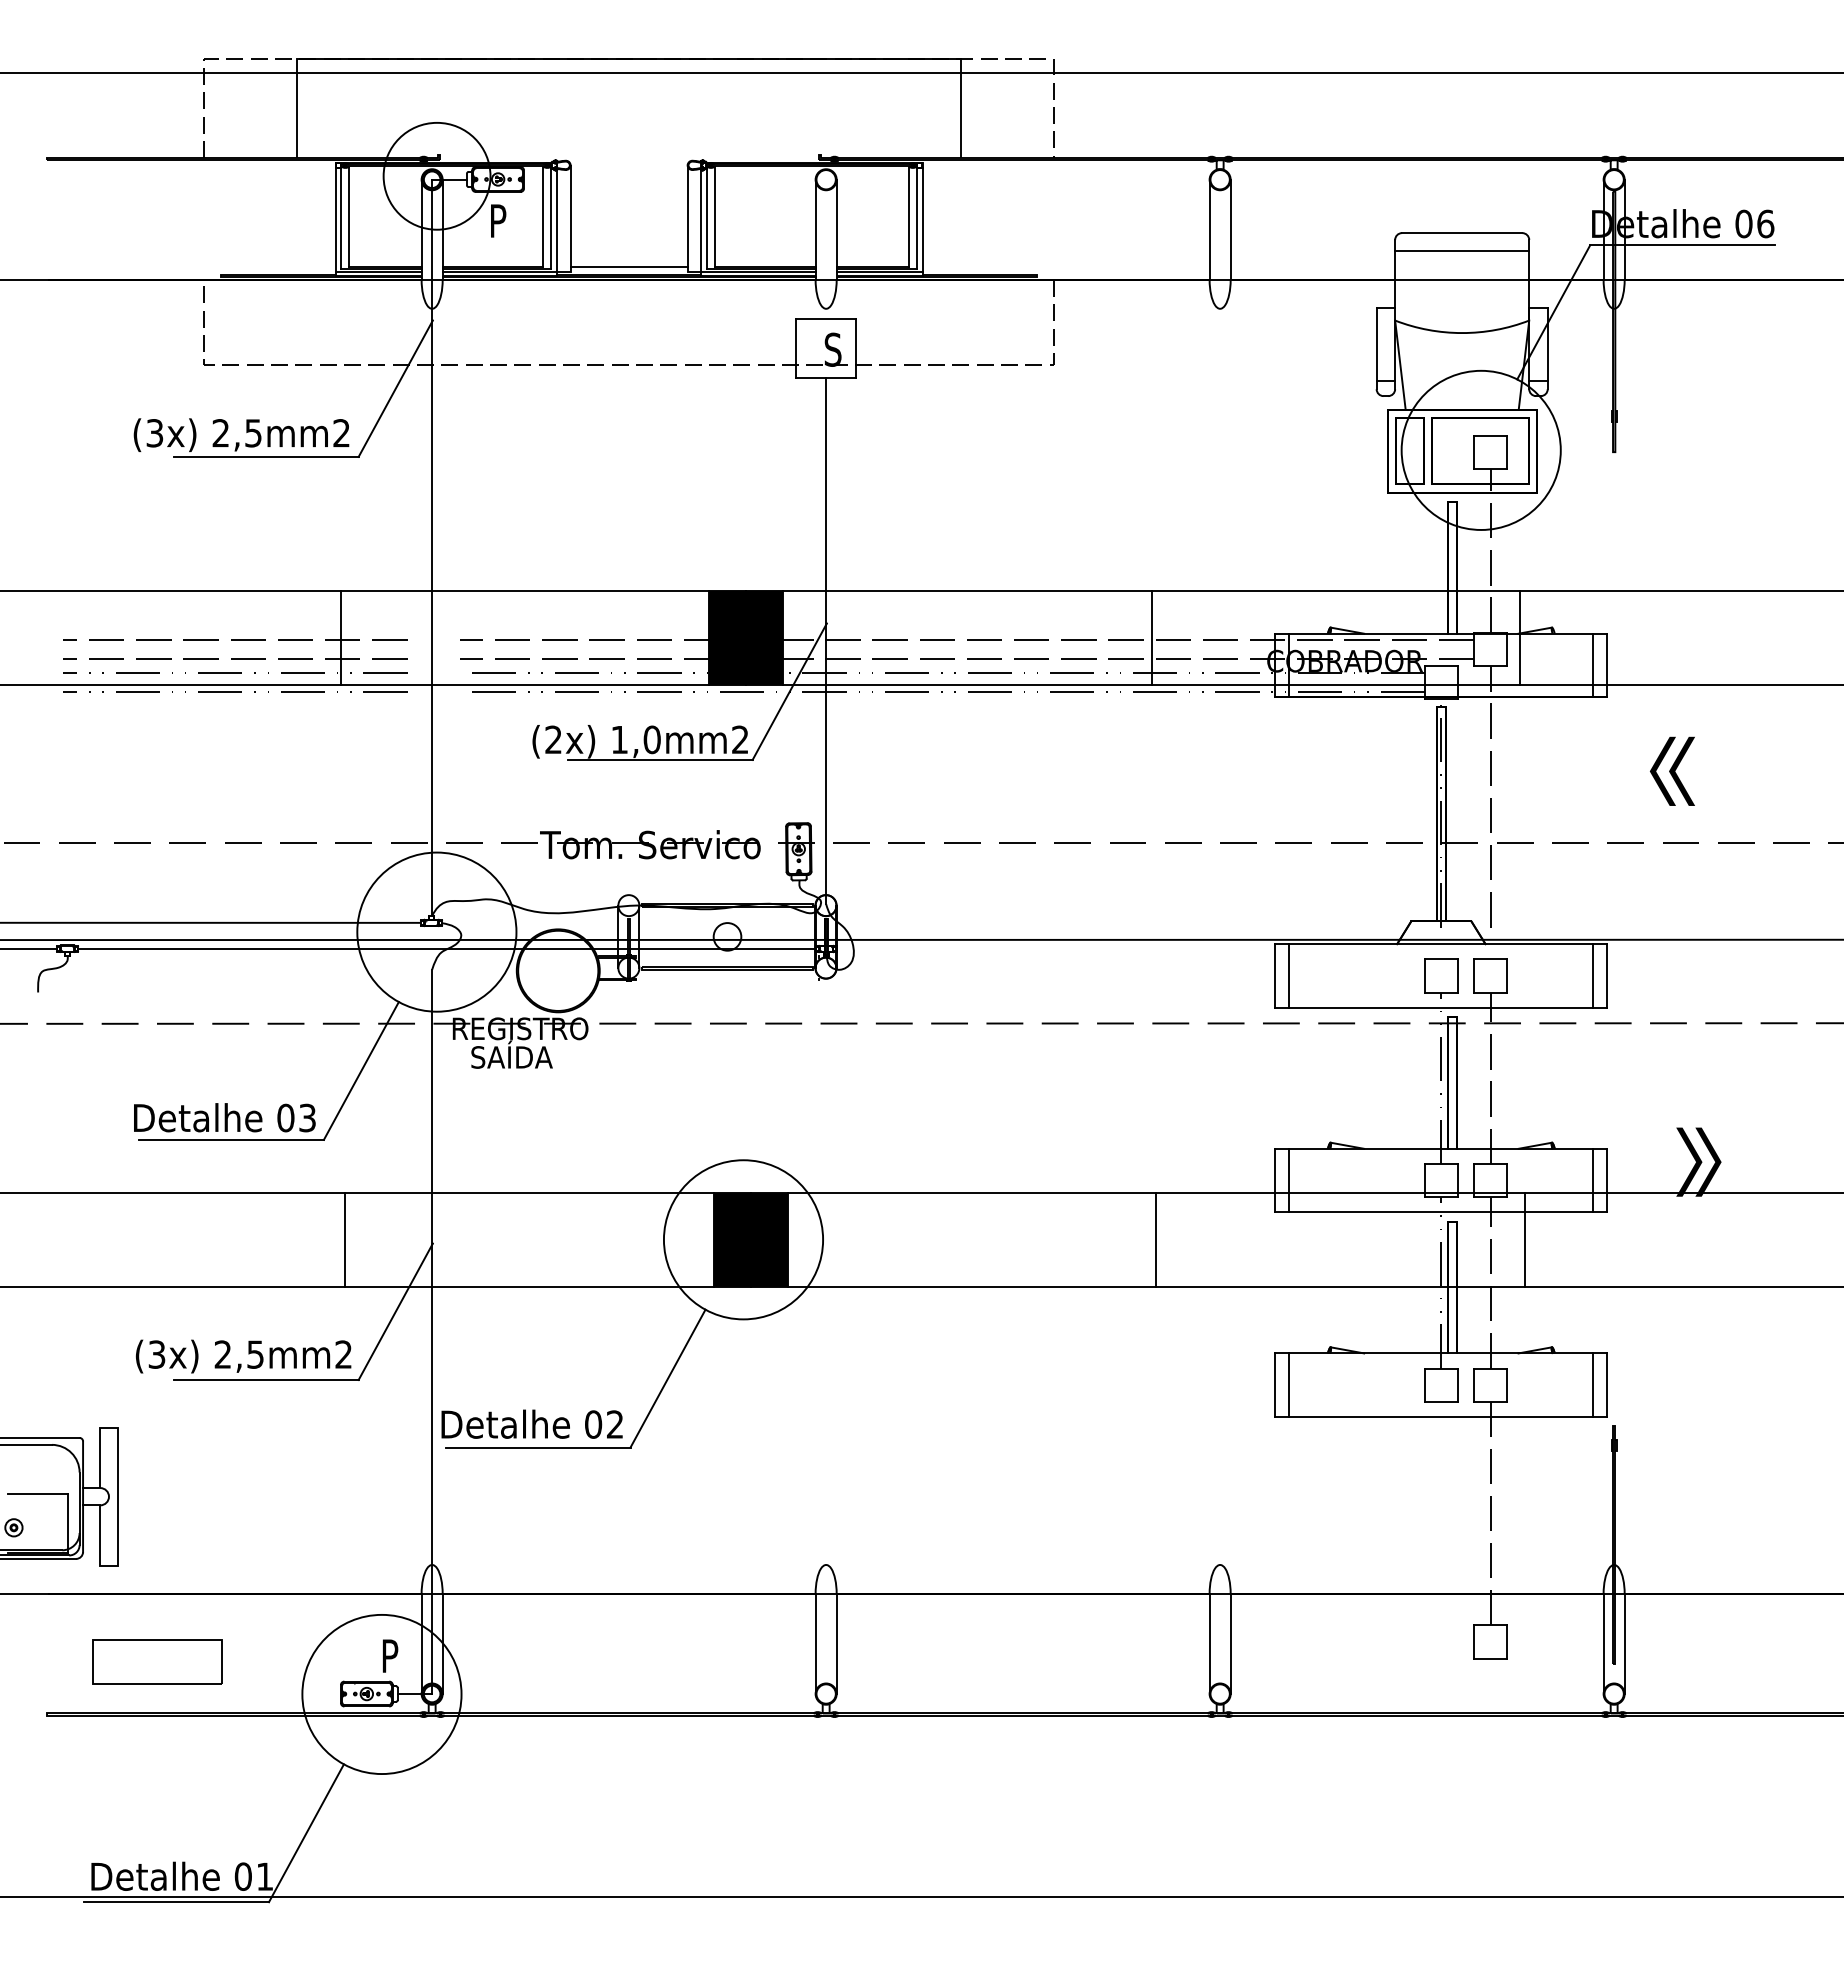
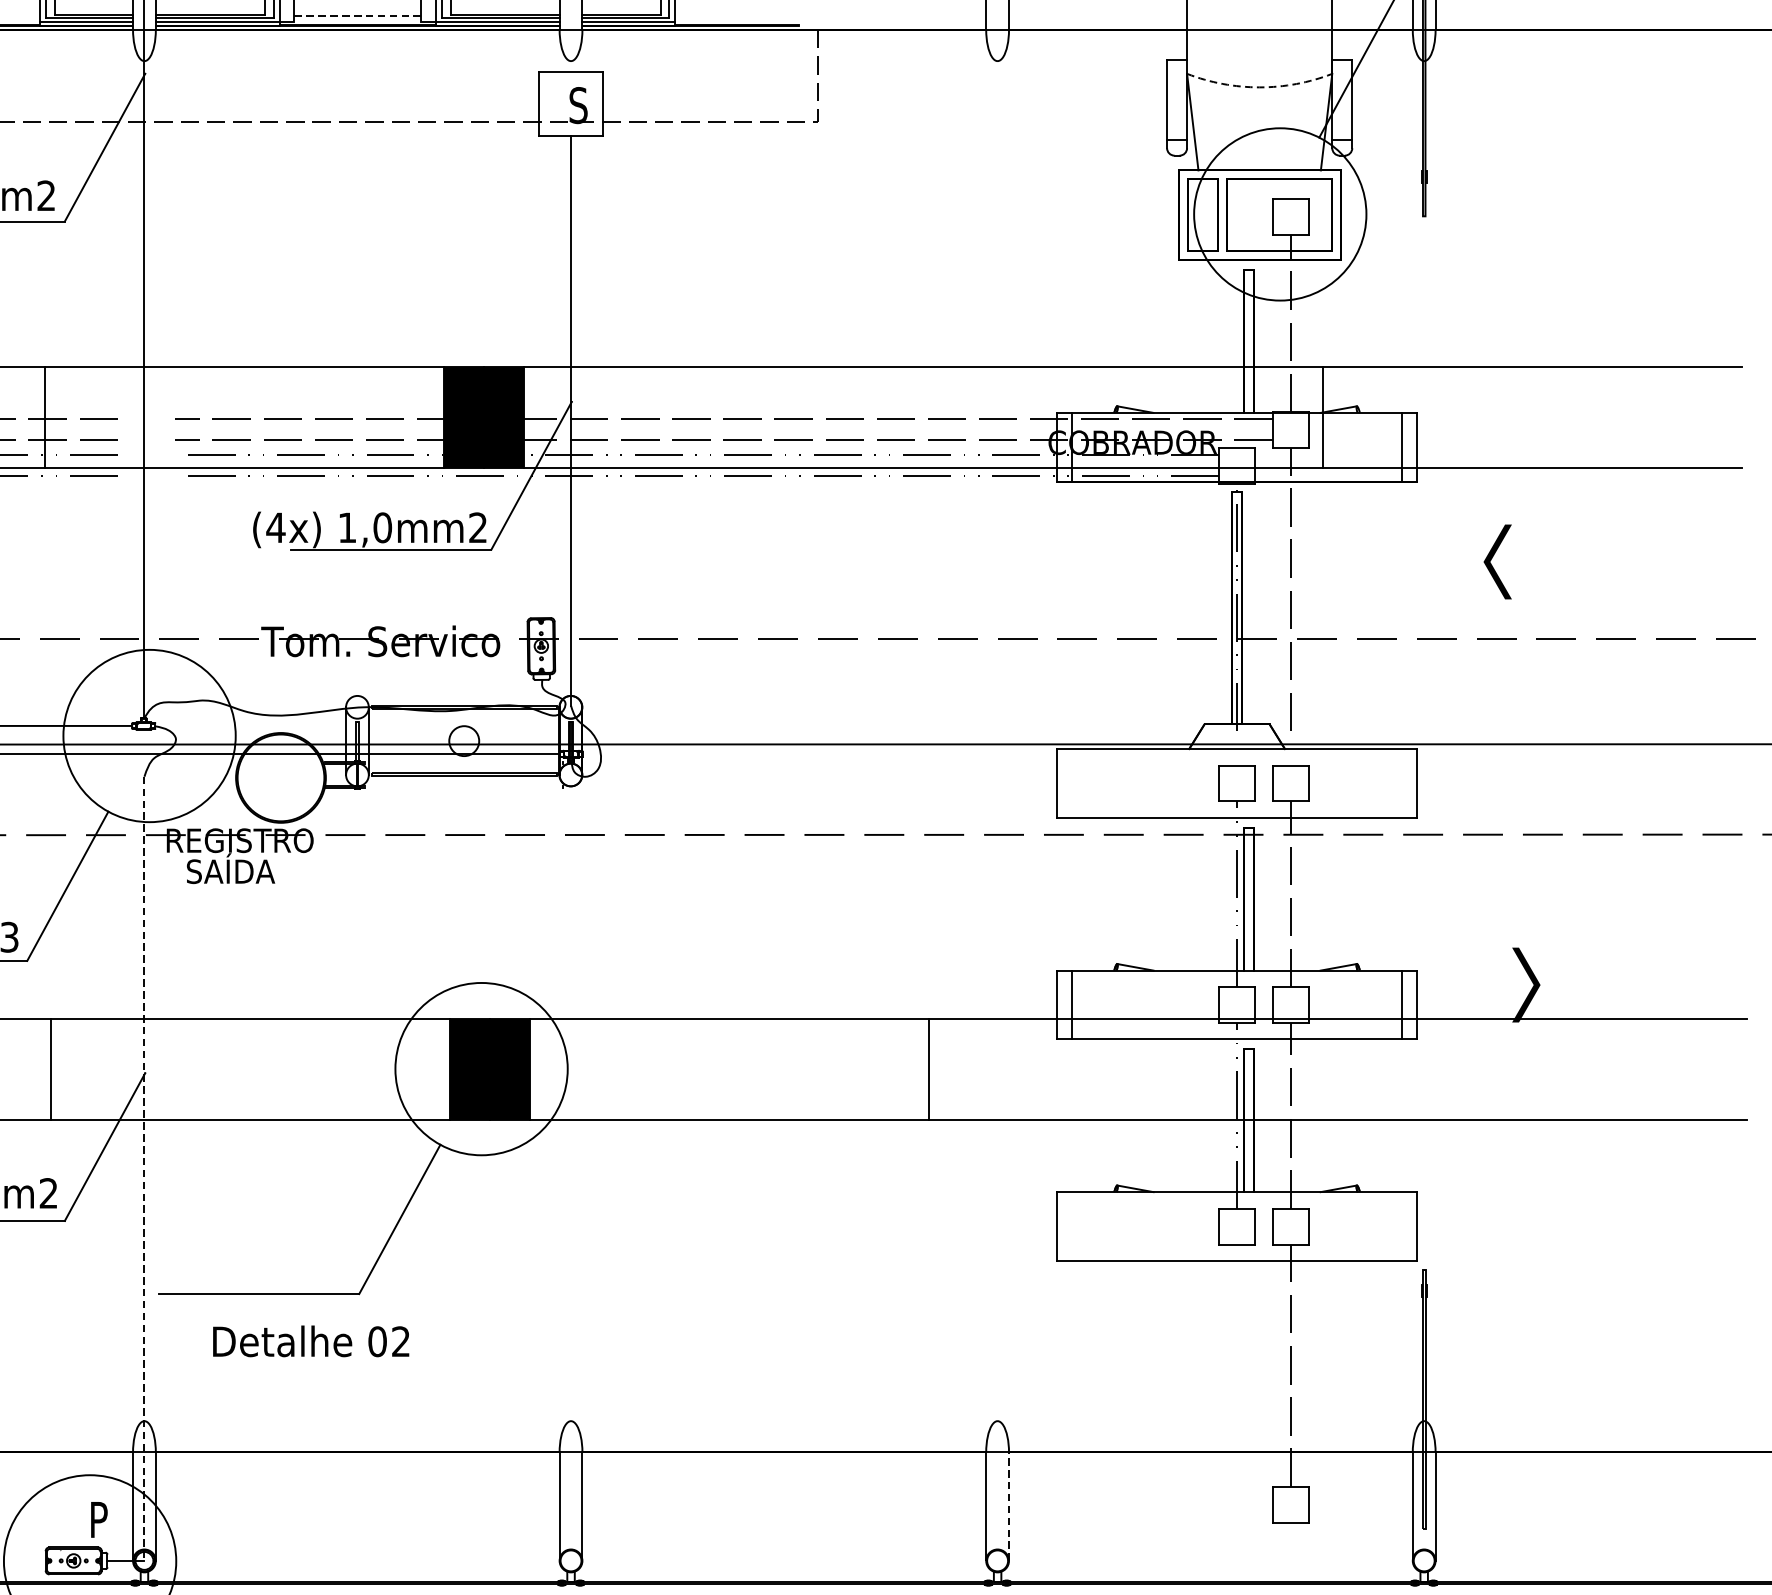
line: (628, 266) -> (357, 15), solid -> dashed
arc: (1462, 333) -> (1260, 87), solid -> dashed
line: (1151, 637) -> (923, 417), removed
text: (553, 739) -> (275, 527), (2x) -> (4x)
part: (1662, 770) -> (1476, 561), removed
line: (1289, 975) -> (1072, 782), removed
line: (1593, 975) -> (1401, 782), removed
fill: (1689, 1161) -> (1505, 984), removed
line: (1525, 1240) -> (1328, 1069), removed
line: (432, 1332) -> (144, 1169), solid -> dashed
line: (1289, 1385) -> (1072, 1226), removed
line: (1593, 1385) -> (1401, 1226), removed
text: (531, 1423) -> (310, 1340), moved
line: (1230, 1643) -> (1008, 1506), solid -> dashed

